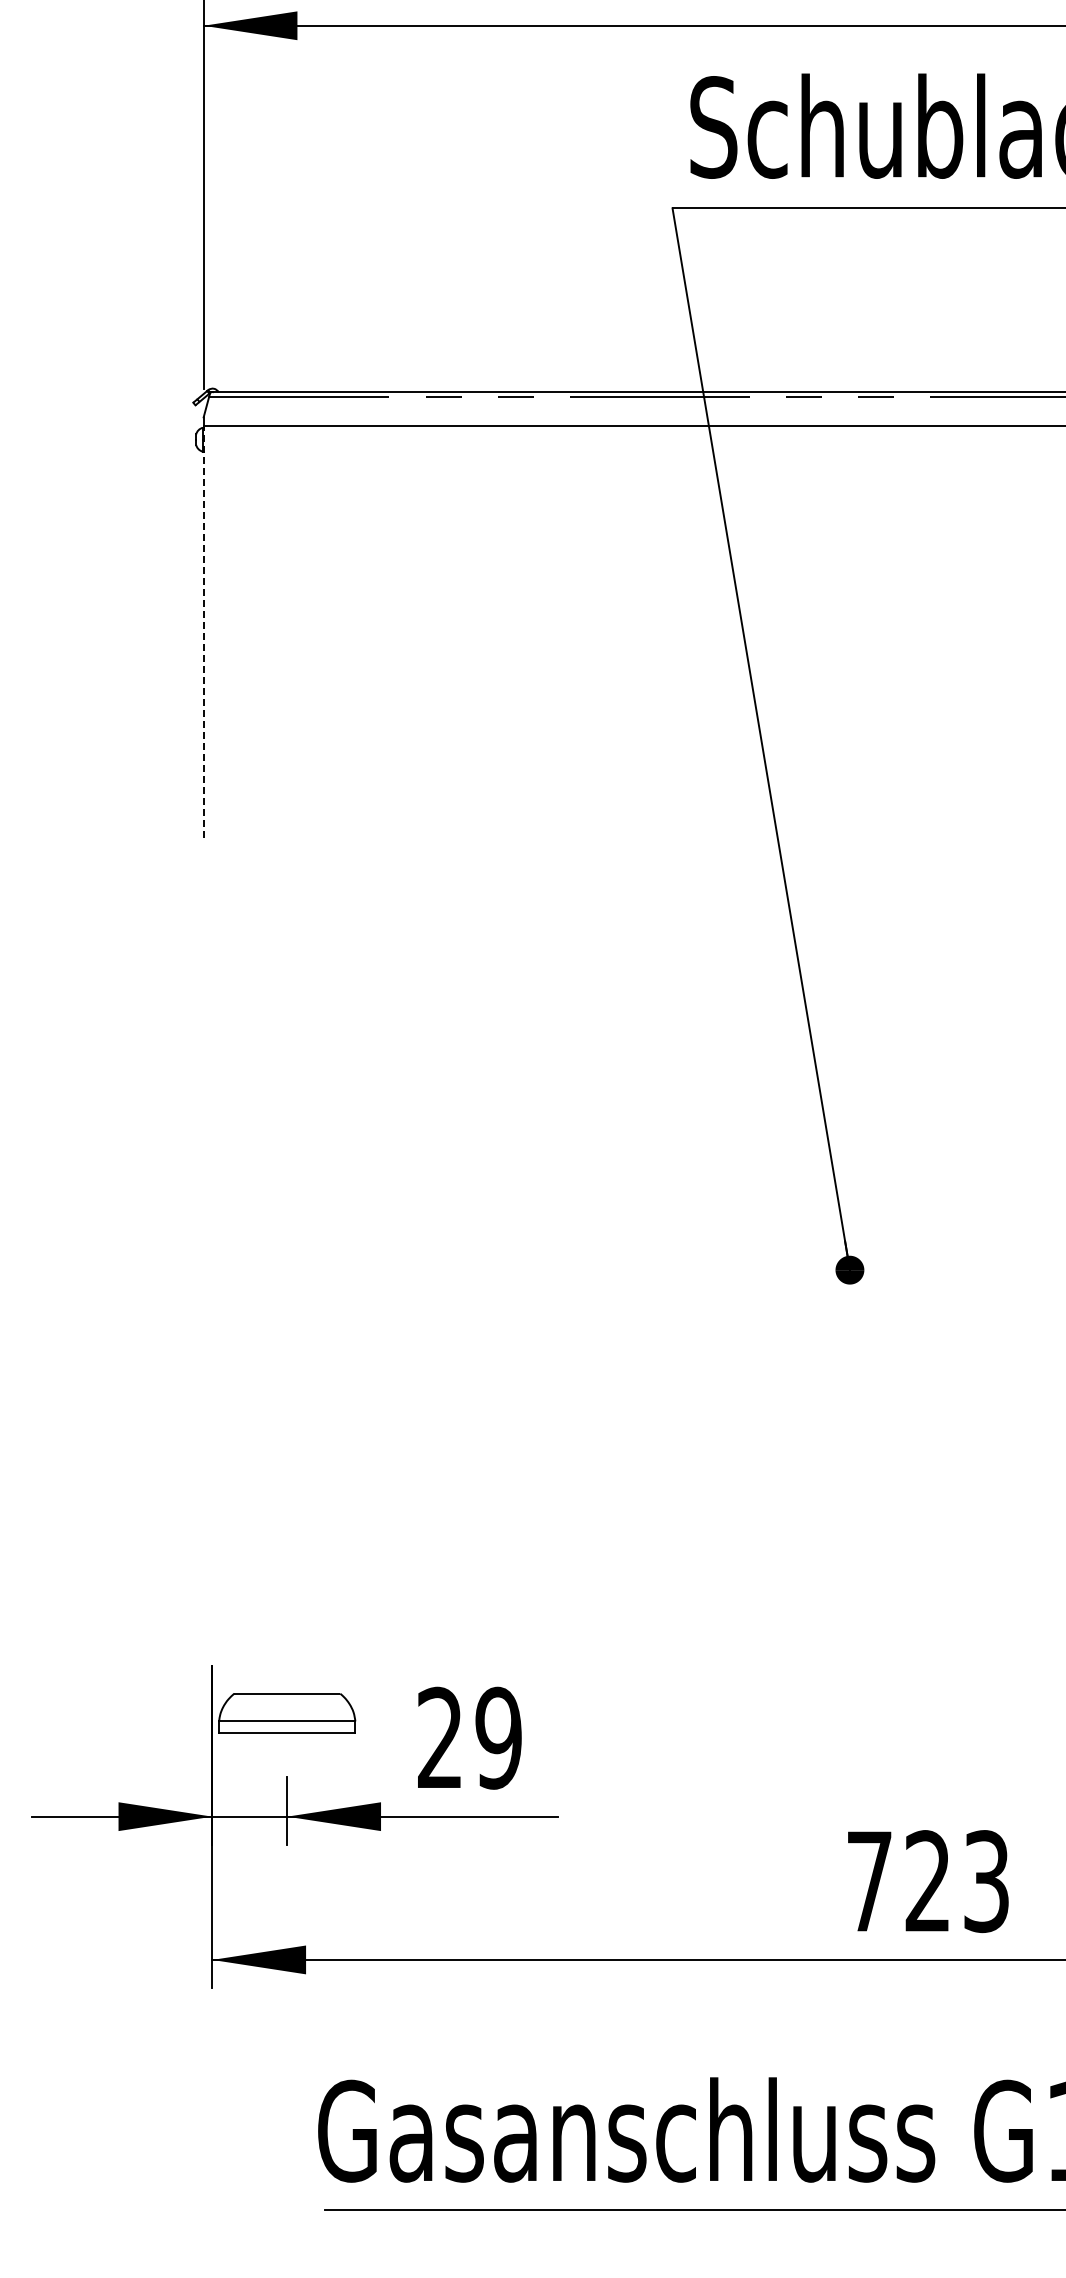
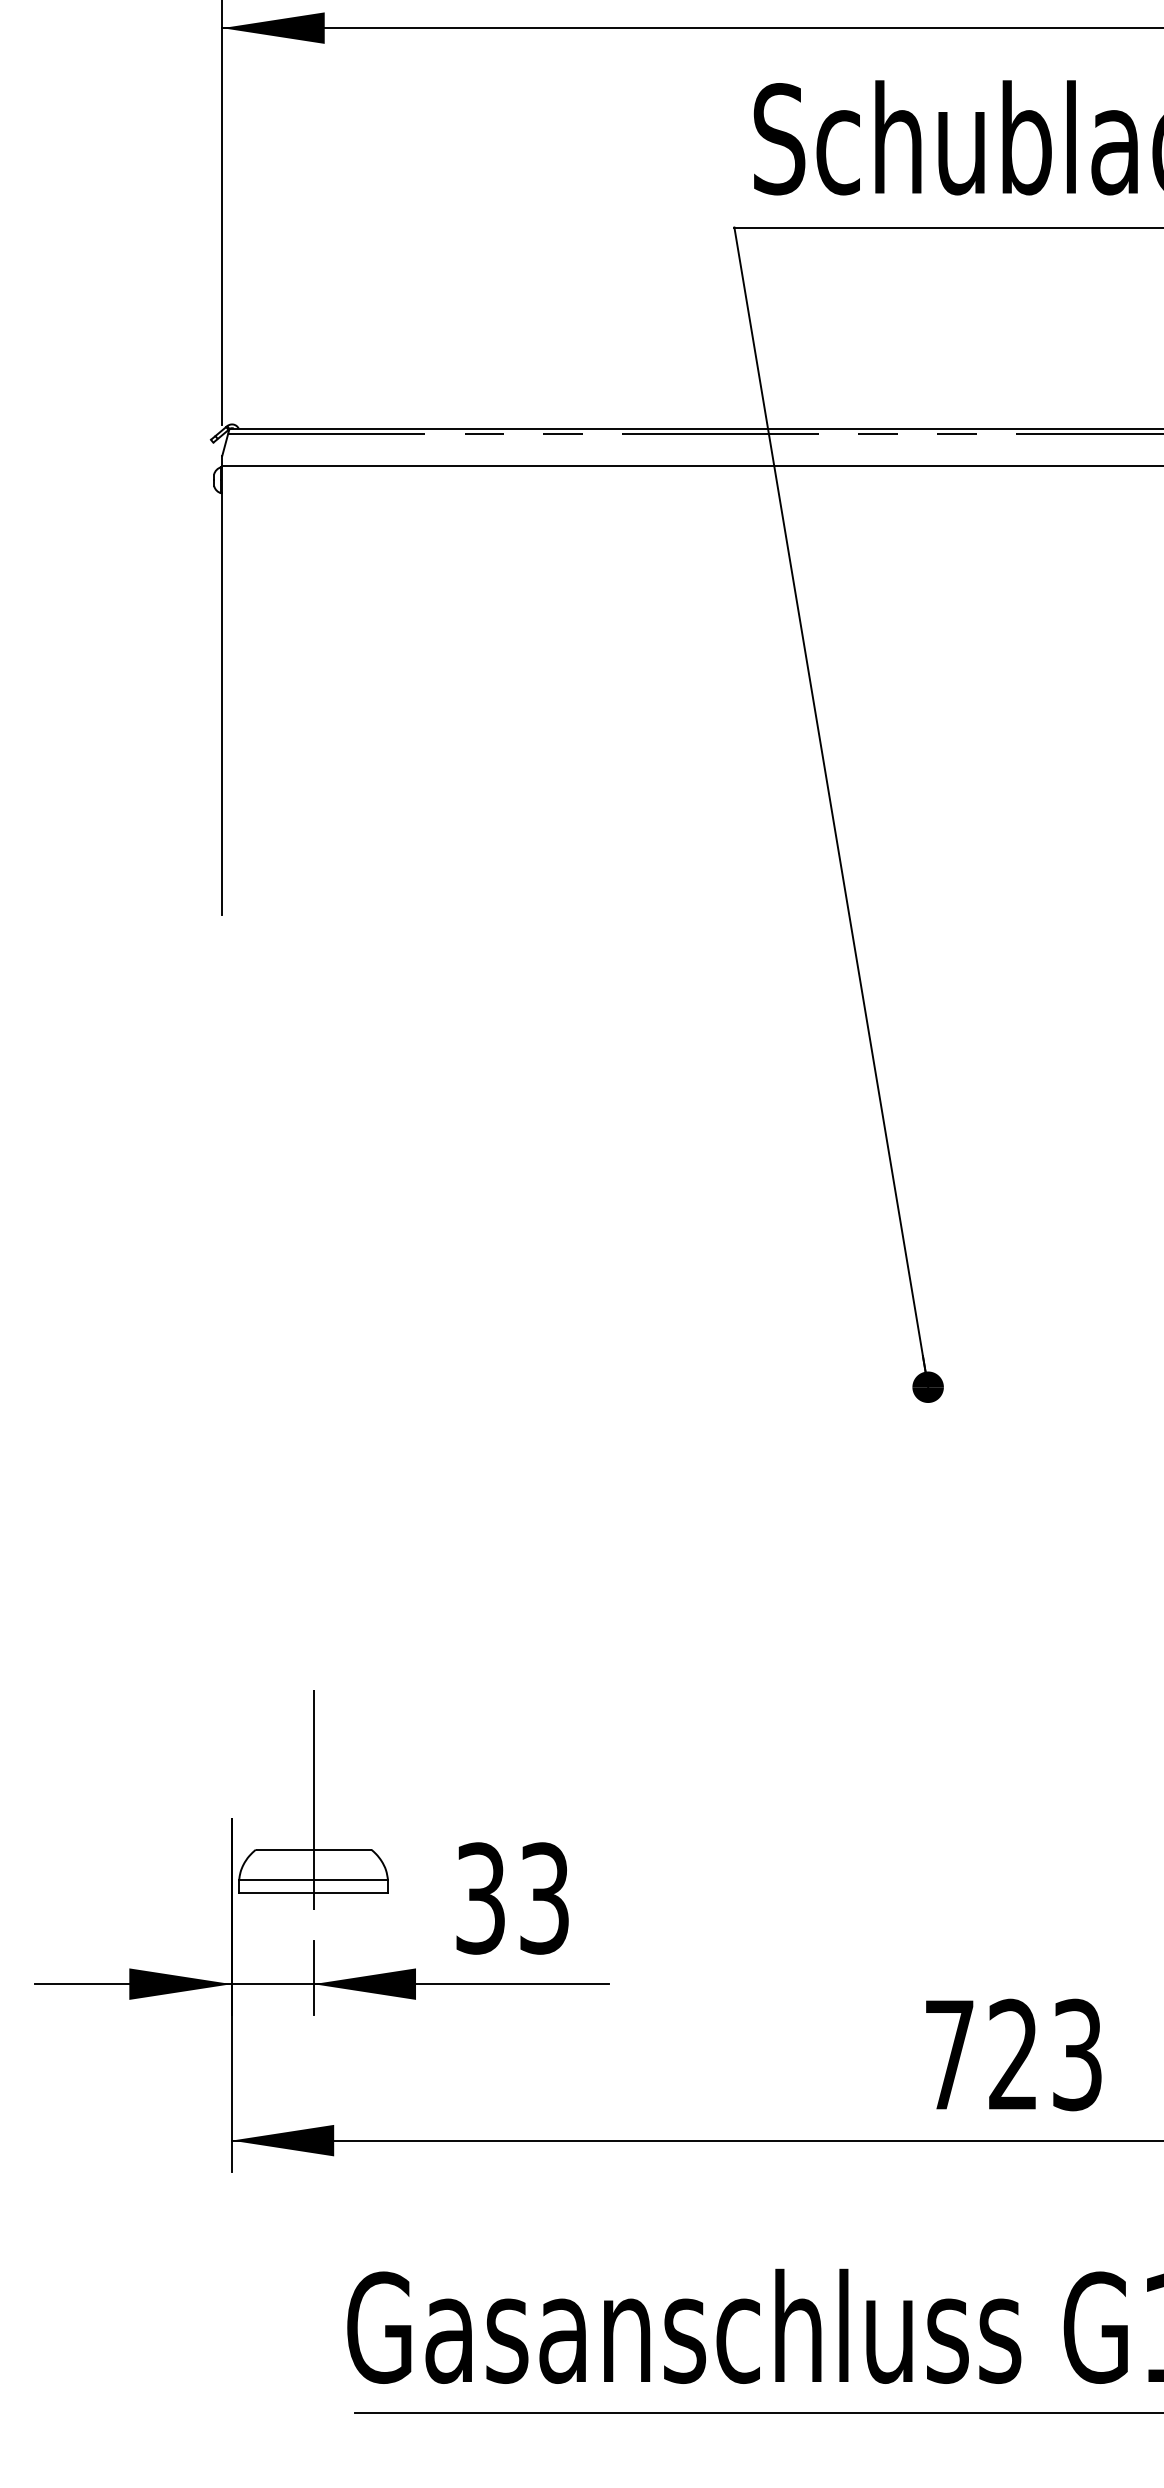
line: (203, 632) -> (222, 690), dashed -> solid
line: (287, 1647) -> (313, 1799), added
text: (469, 1737) -> (512, 1897), 29 -> 33

